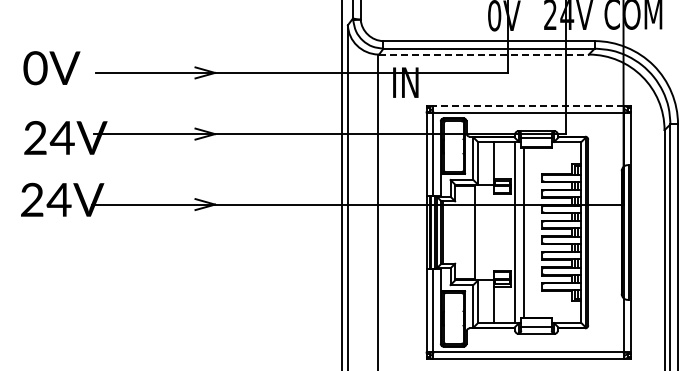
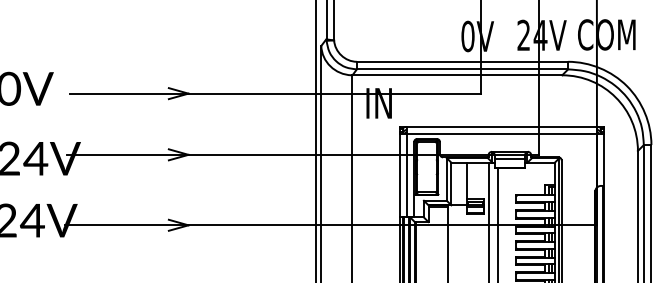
line: (483, 54) -> (456, 75), dashed -> solid
line: (528, 106) -> (501, 127), dashed -> solid

